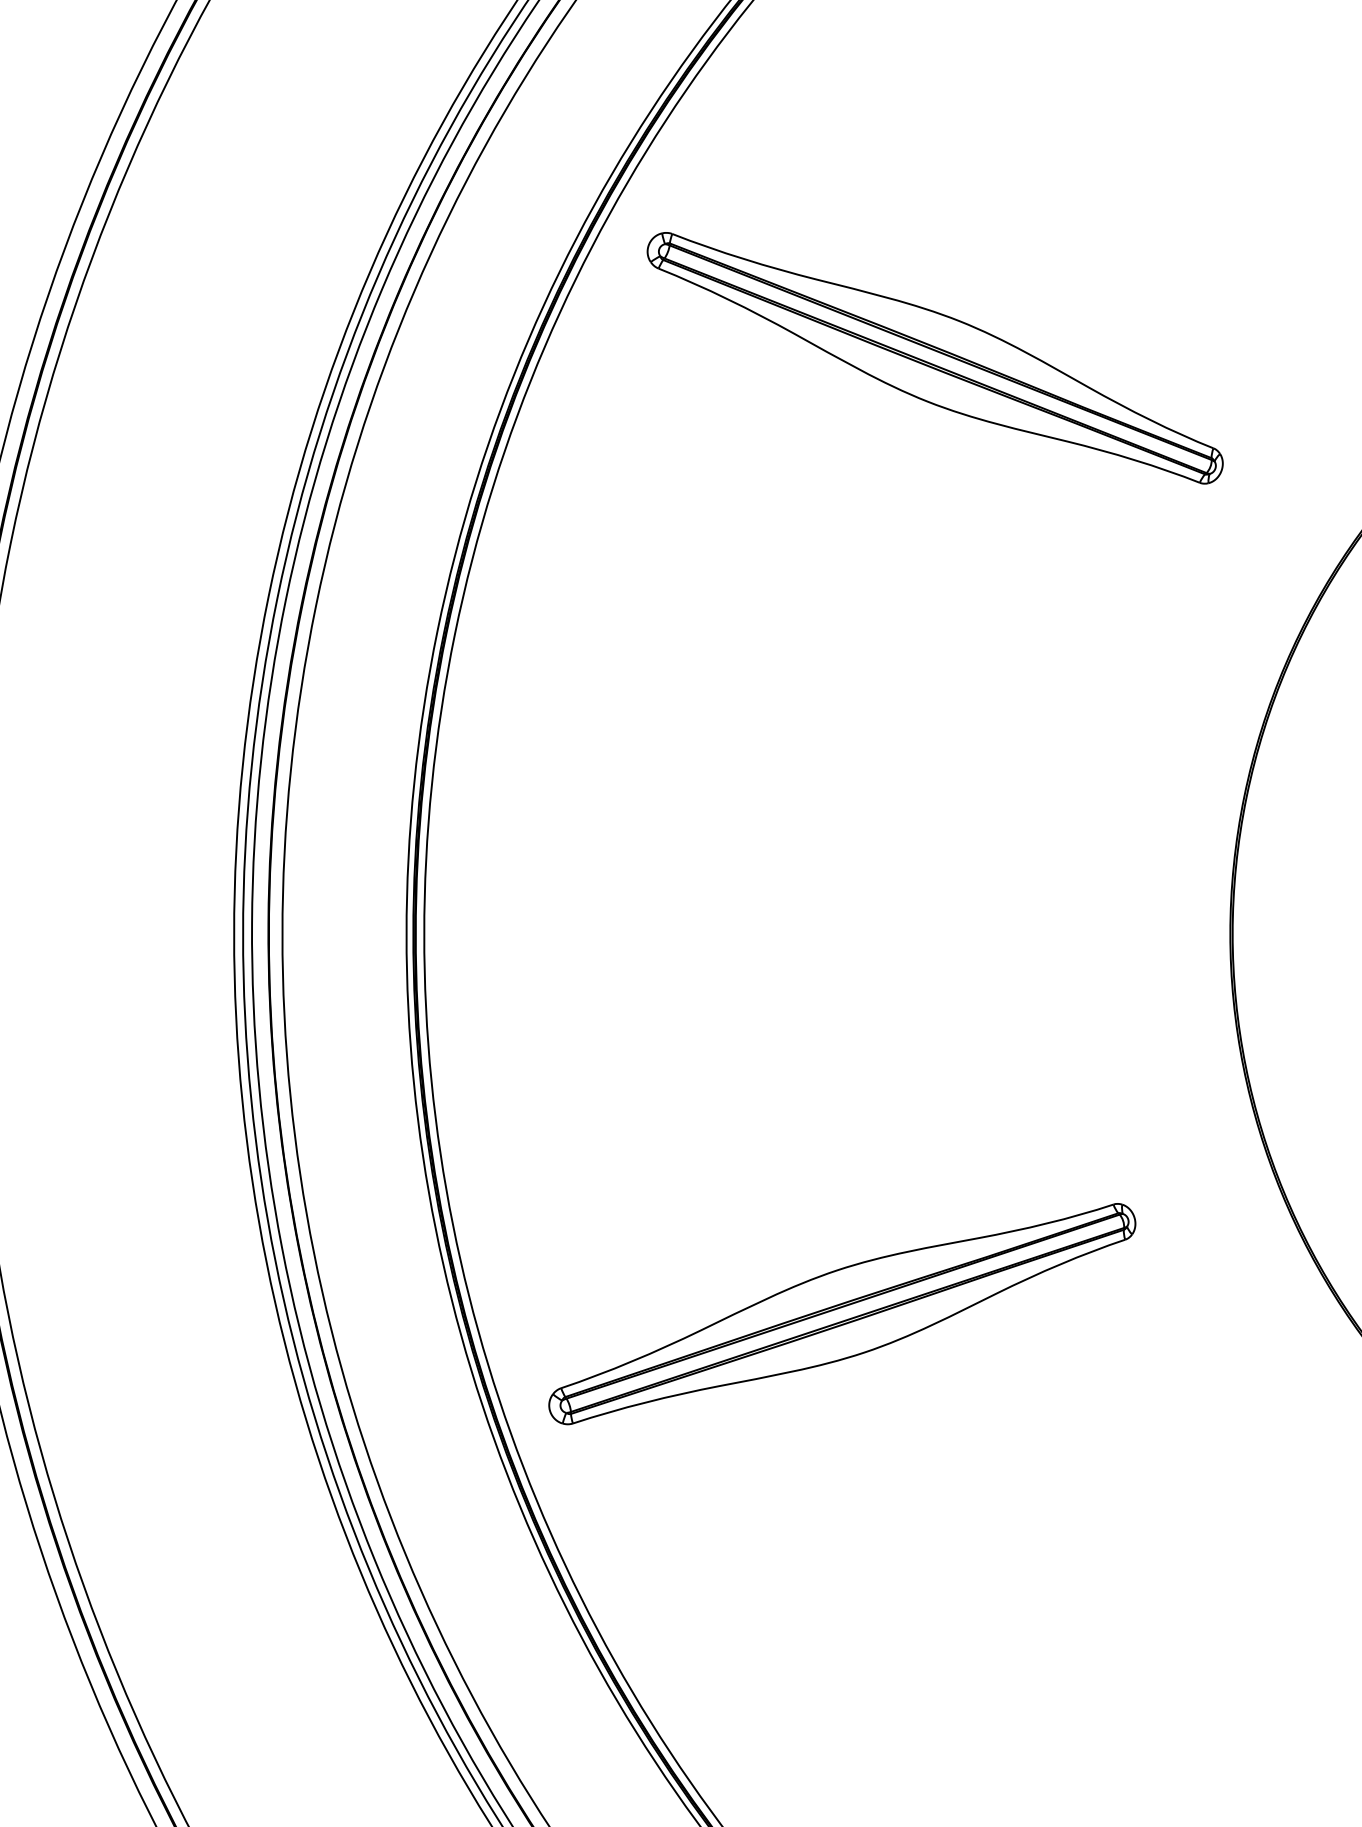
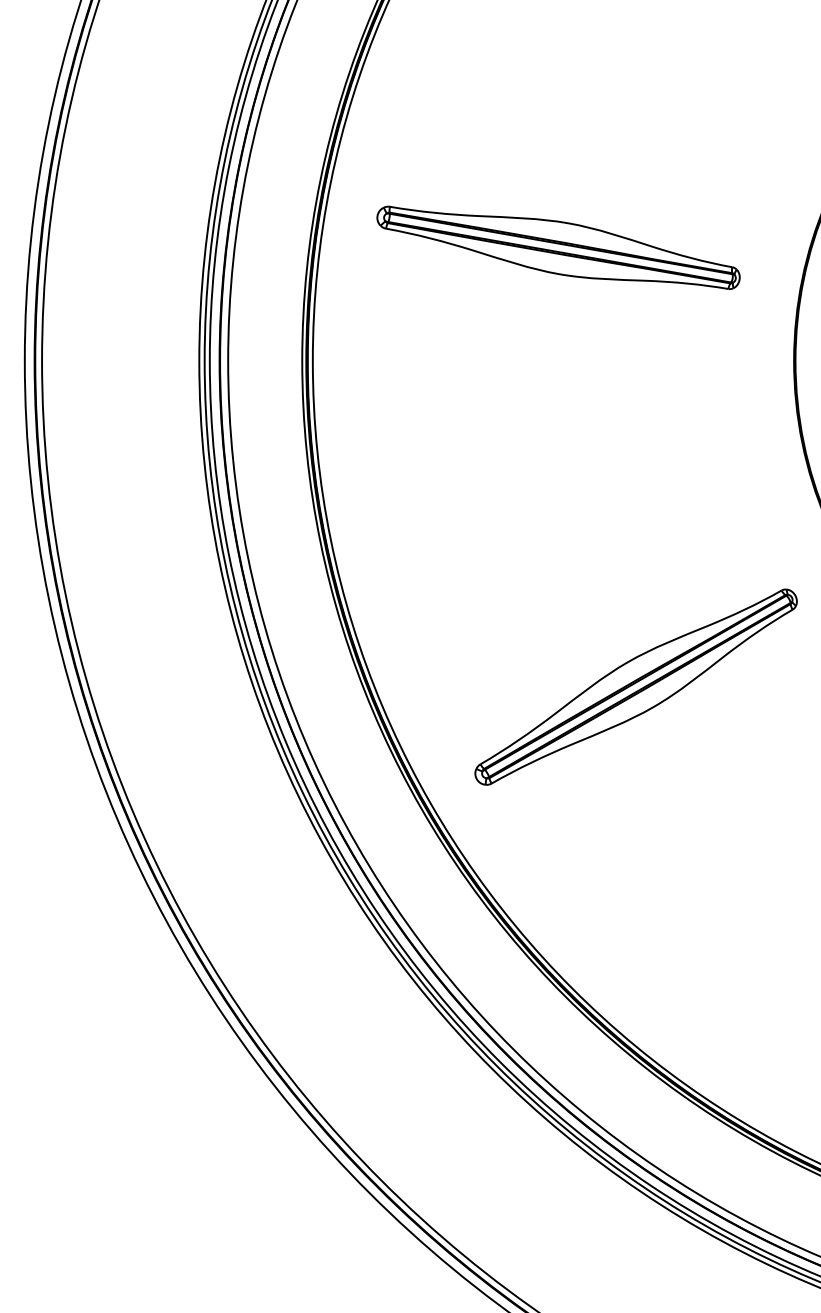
part: (935, 357) -> (558, 247), moved
part: (841, 1312) -> (635, 686), moved

